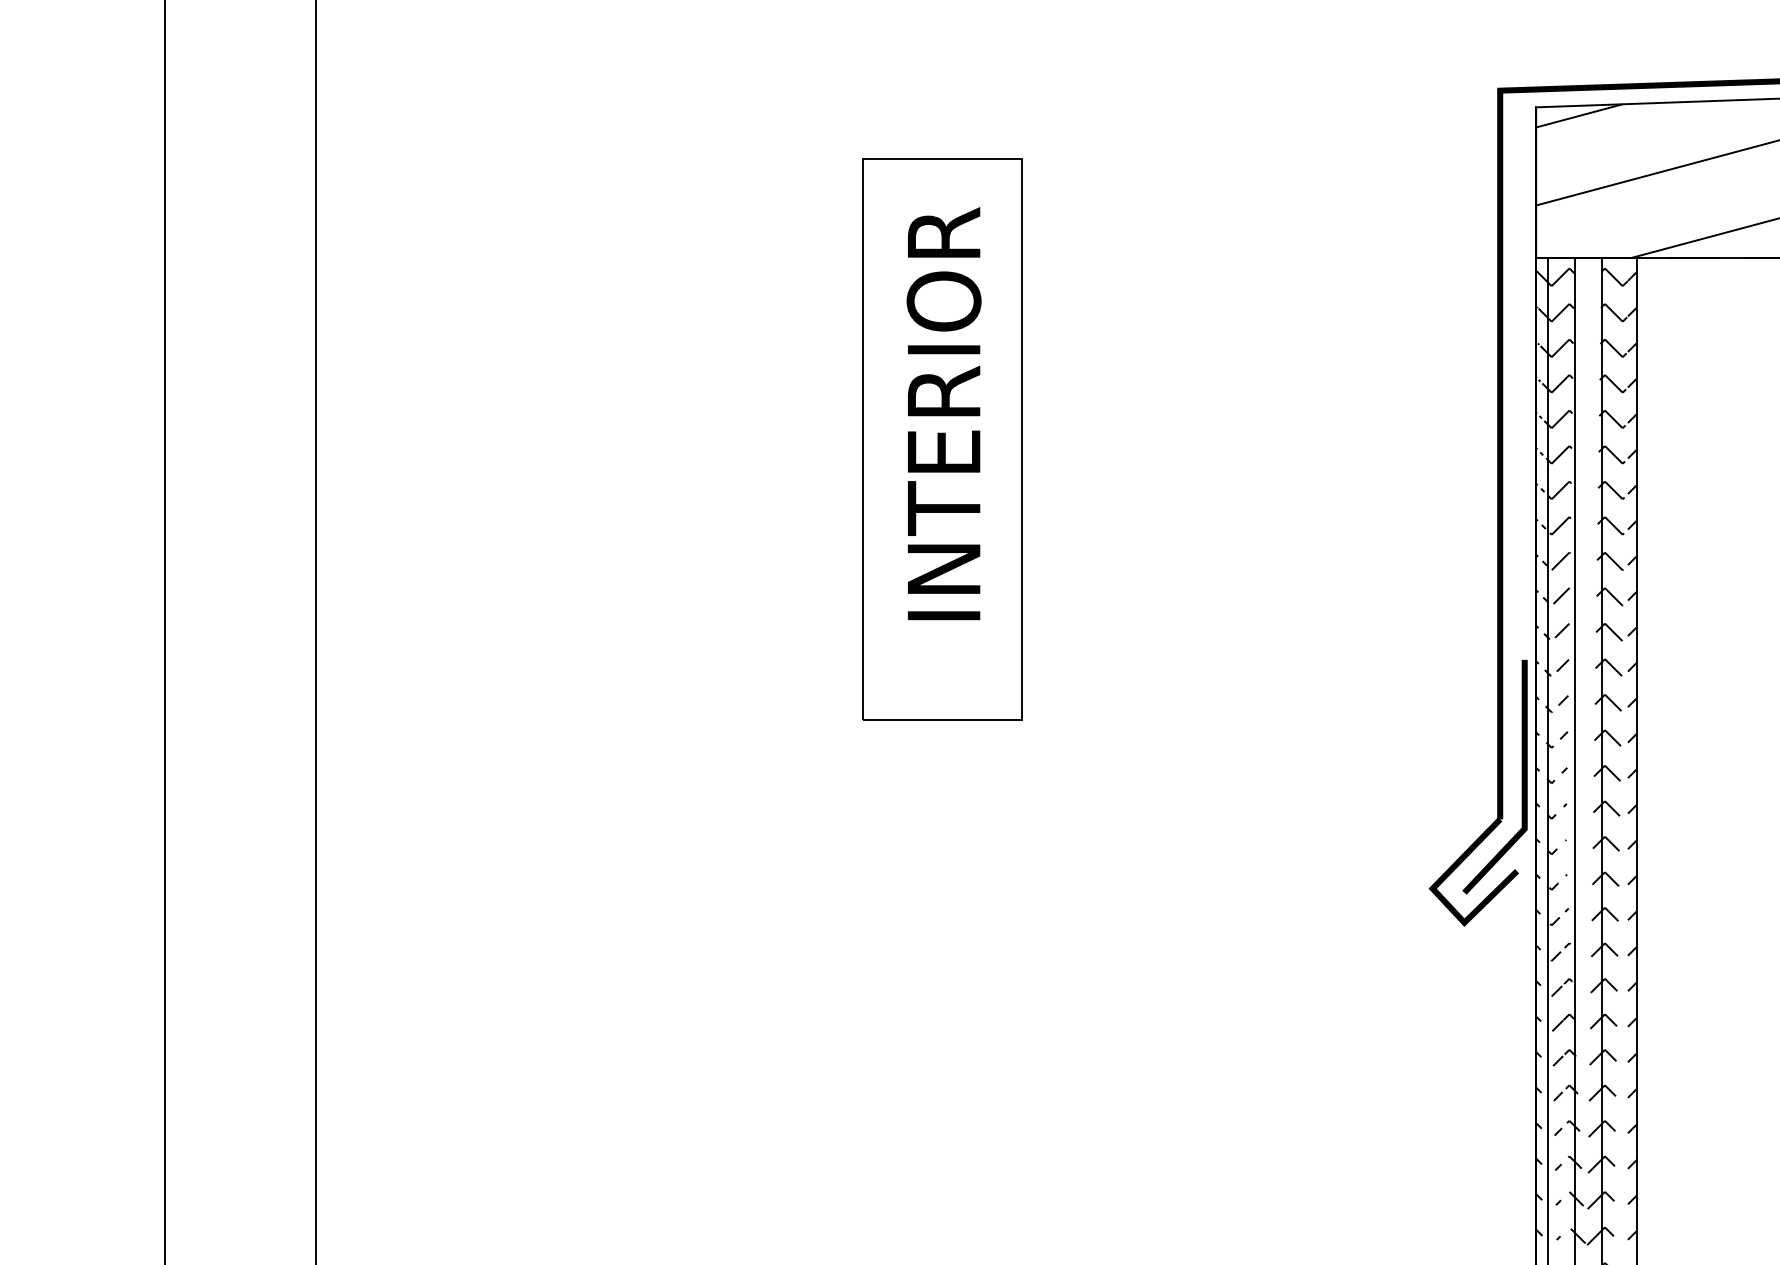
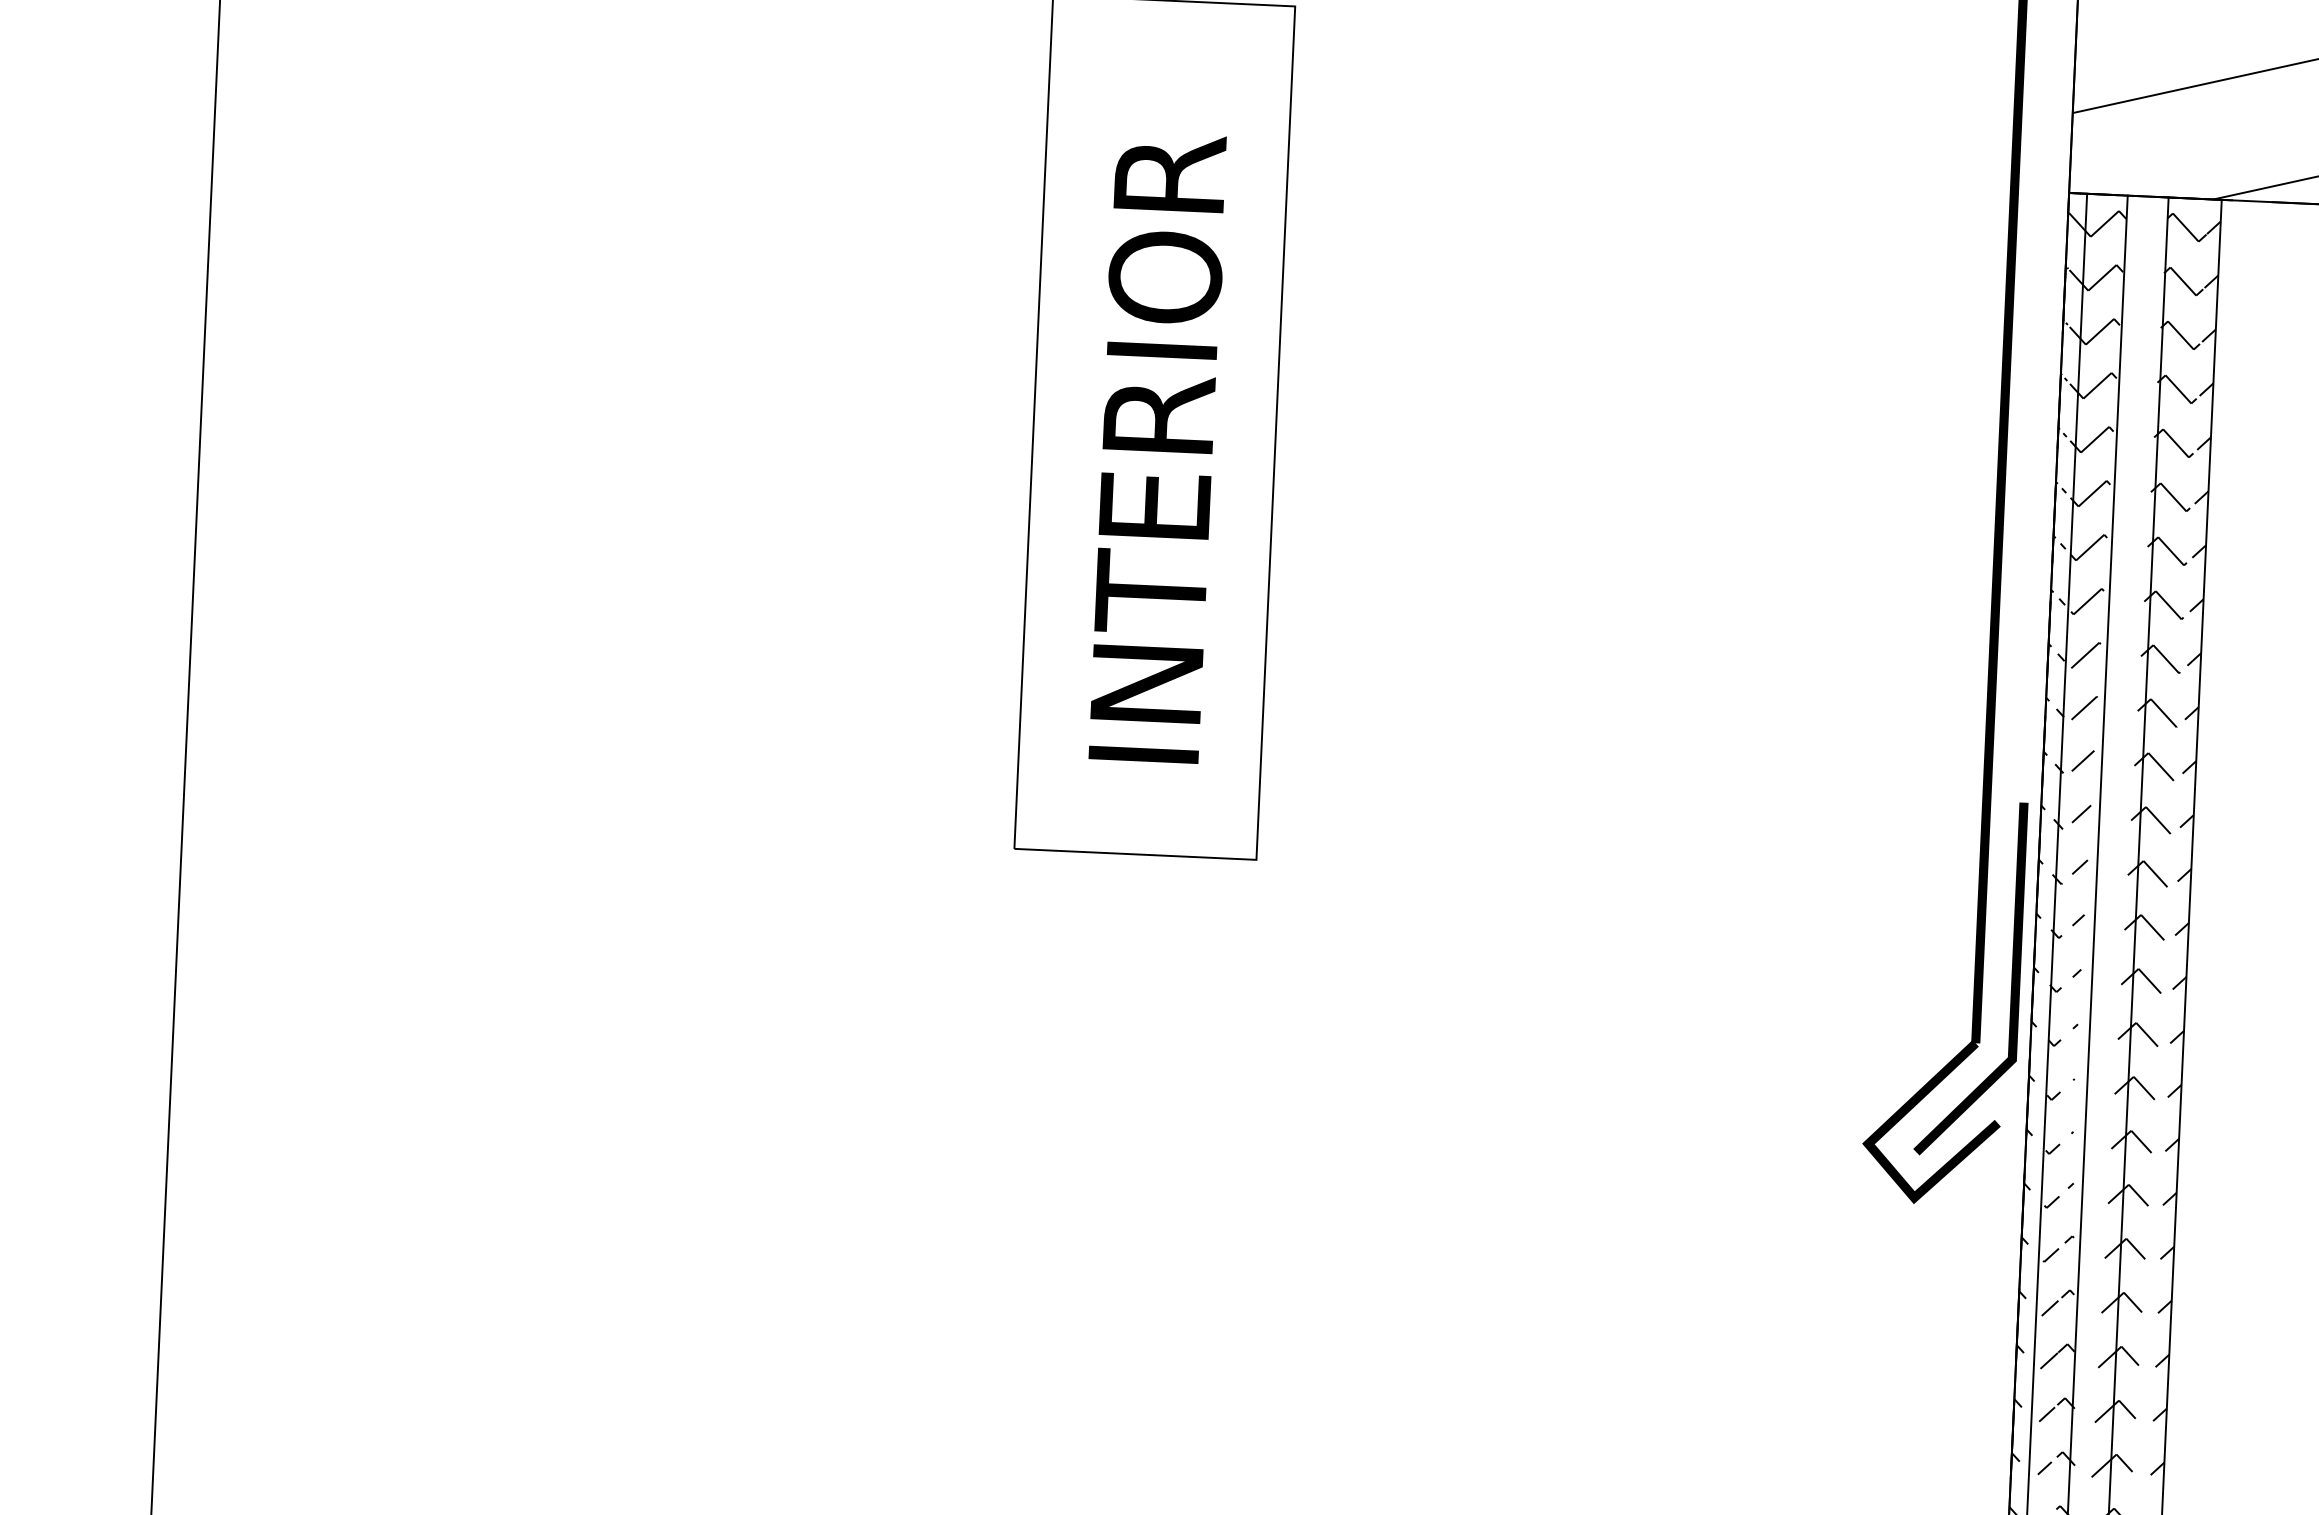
text: (943, 413) -> (1156, 447), moved

